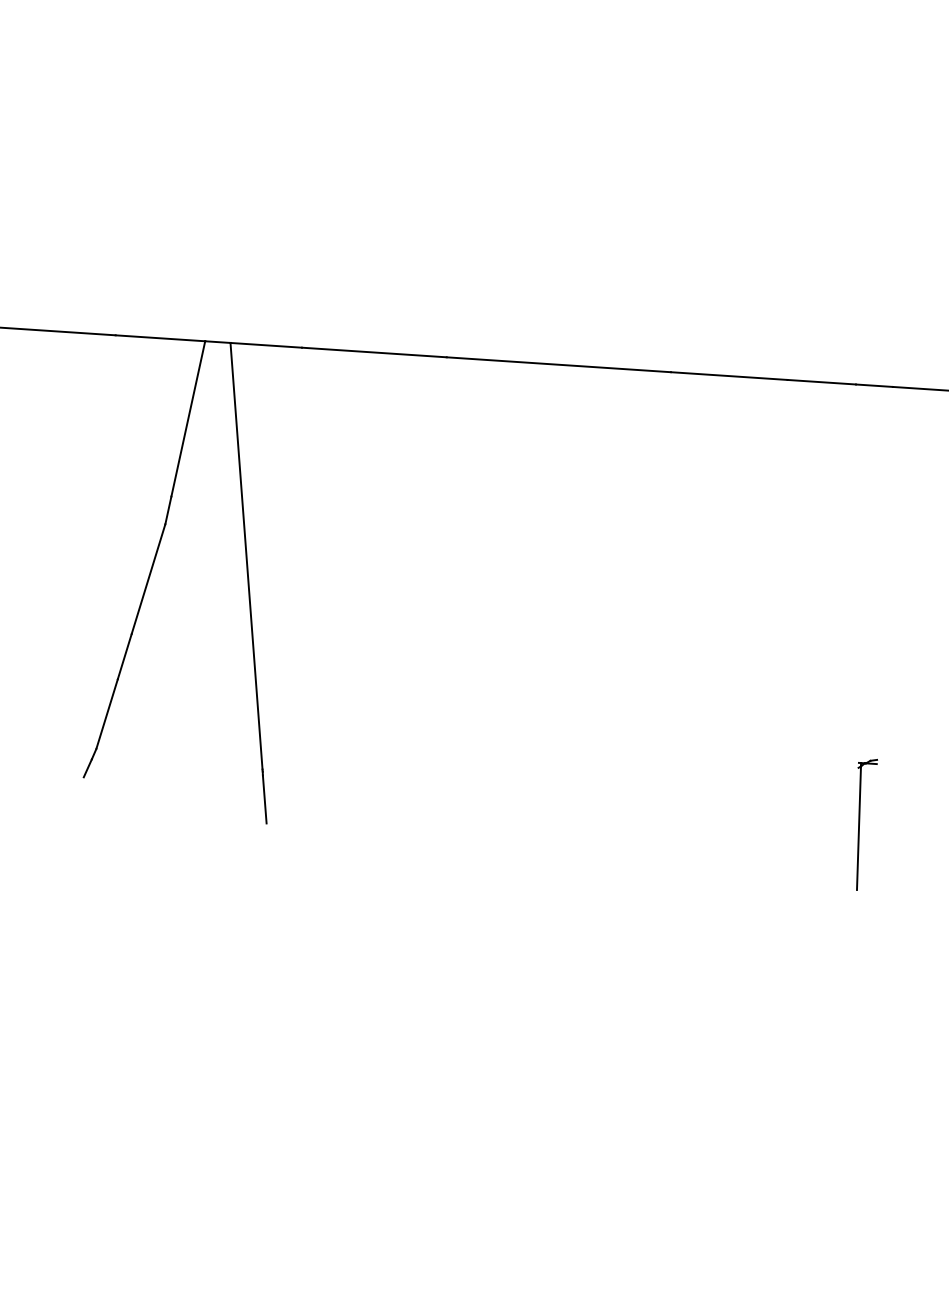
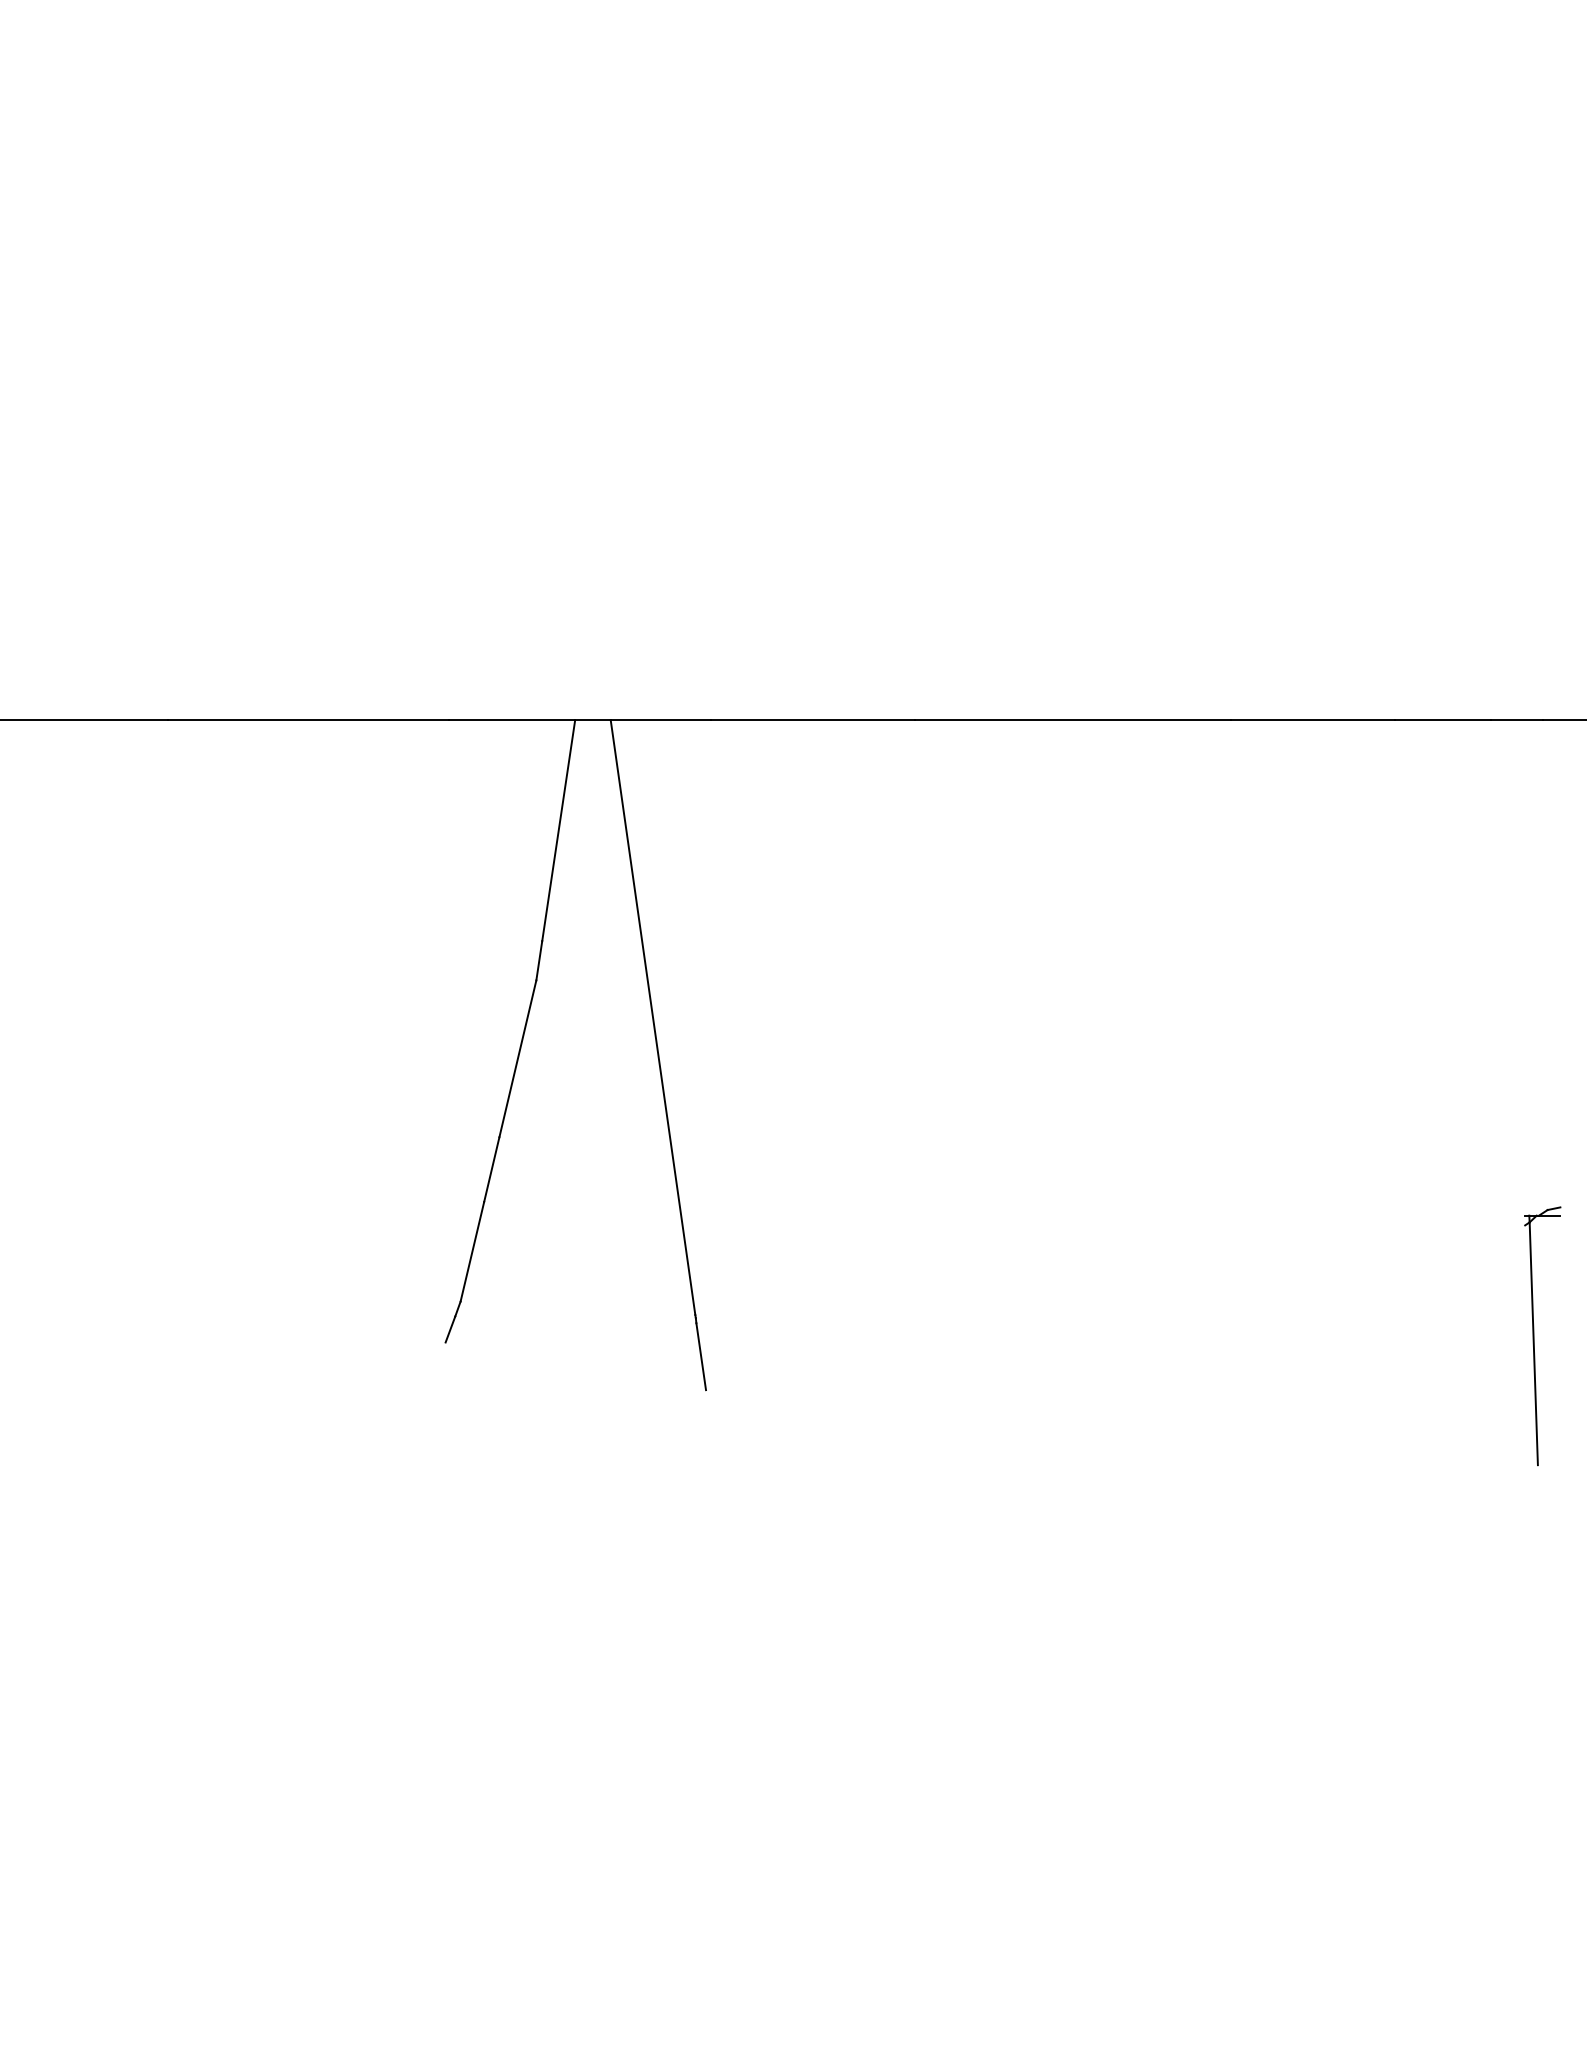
part: (863, 824) -> (1542, 1336), size x1.4

